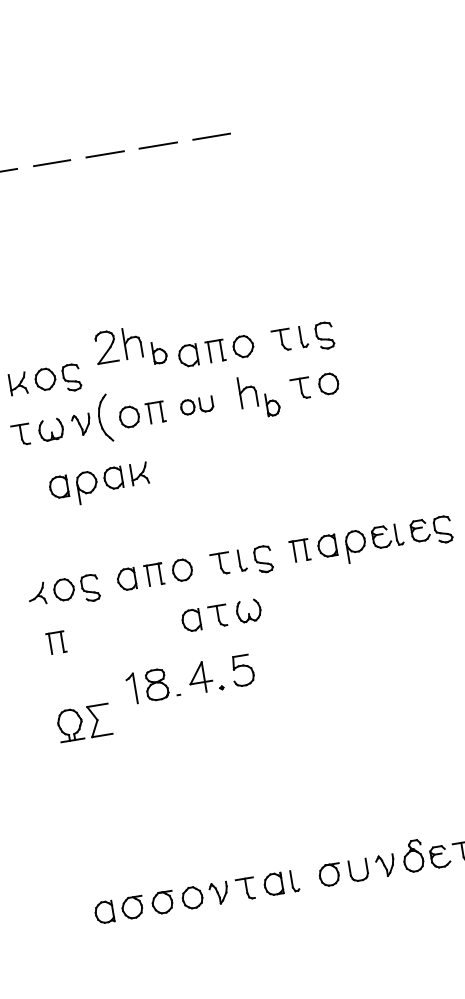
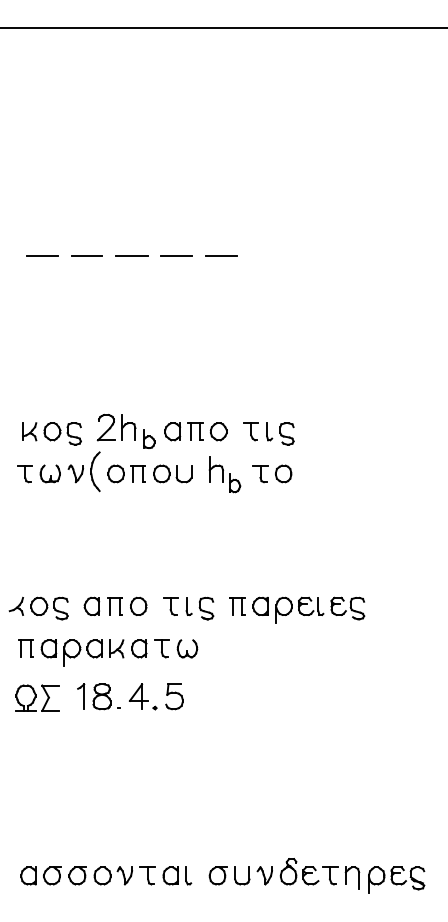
part: (129, 348) -> (125, 431), moved
part: (196, 405) -> (172, 473), size x1.43
part: (99, 484) -> (82, 652), moved
part: (83, 722) -> (37, 697), moved

